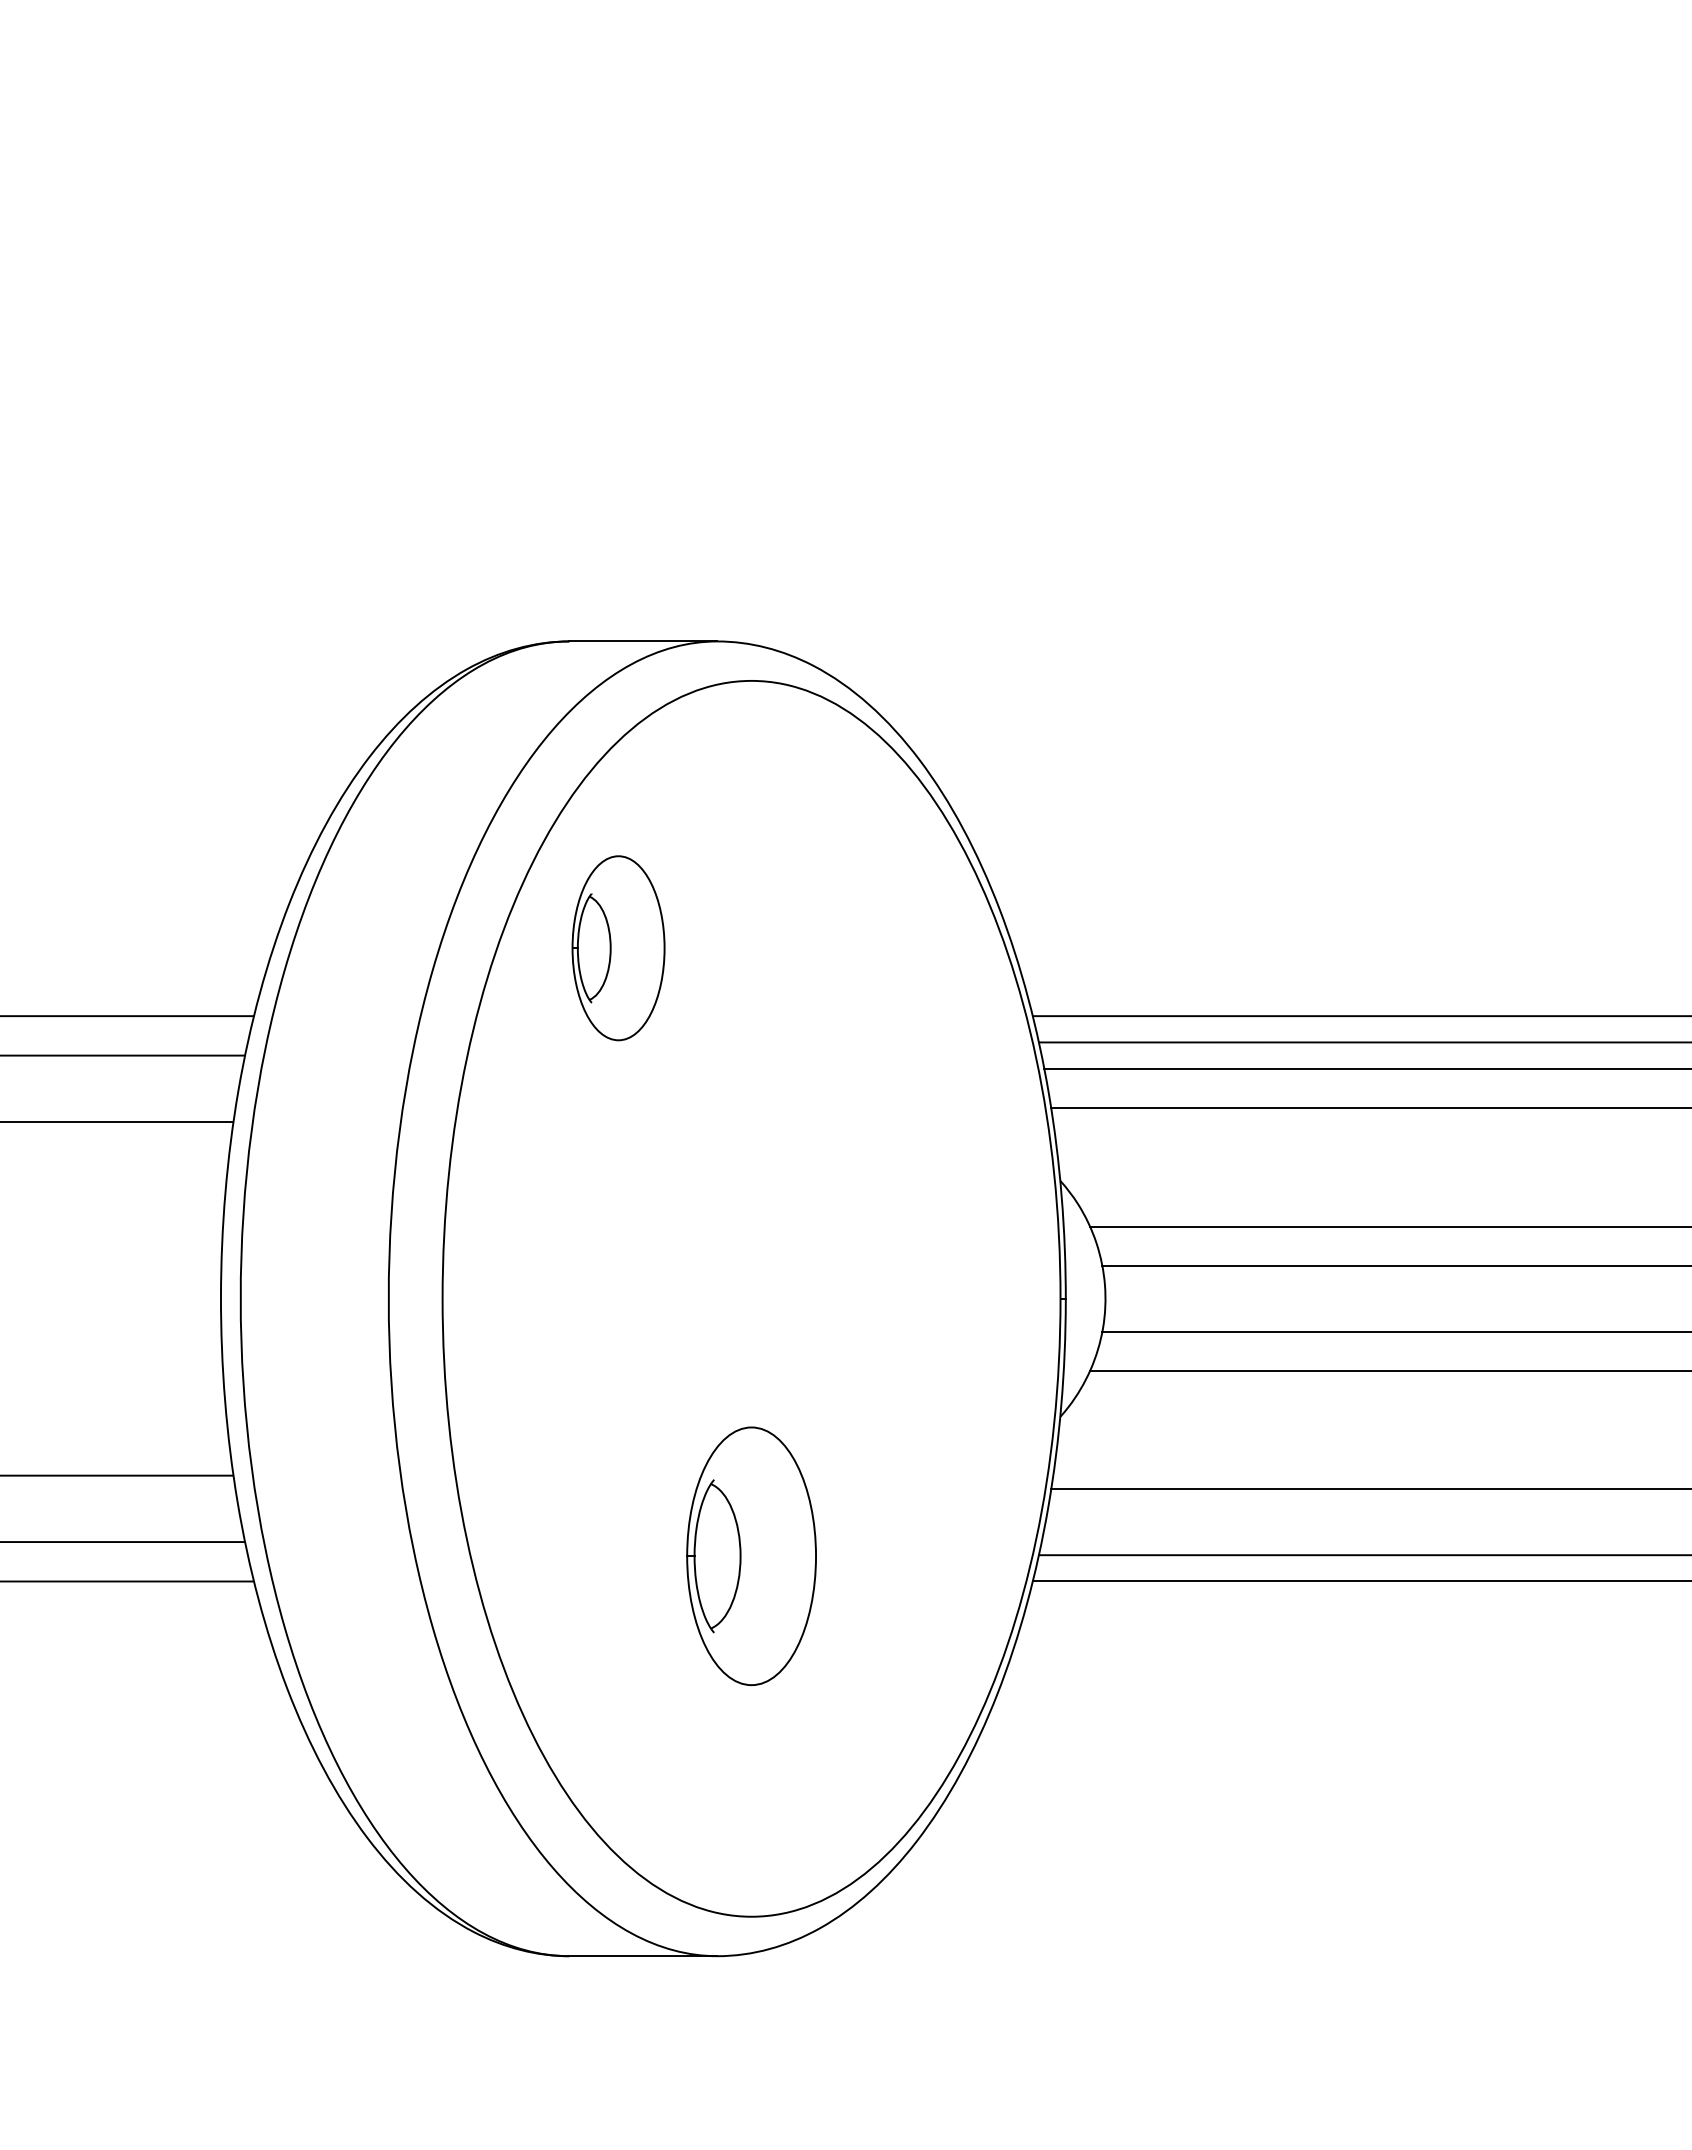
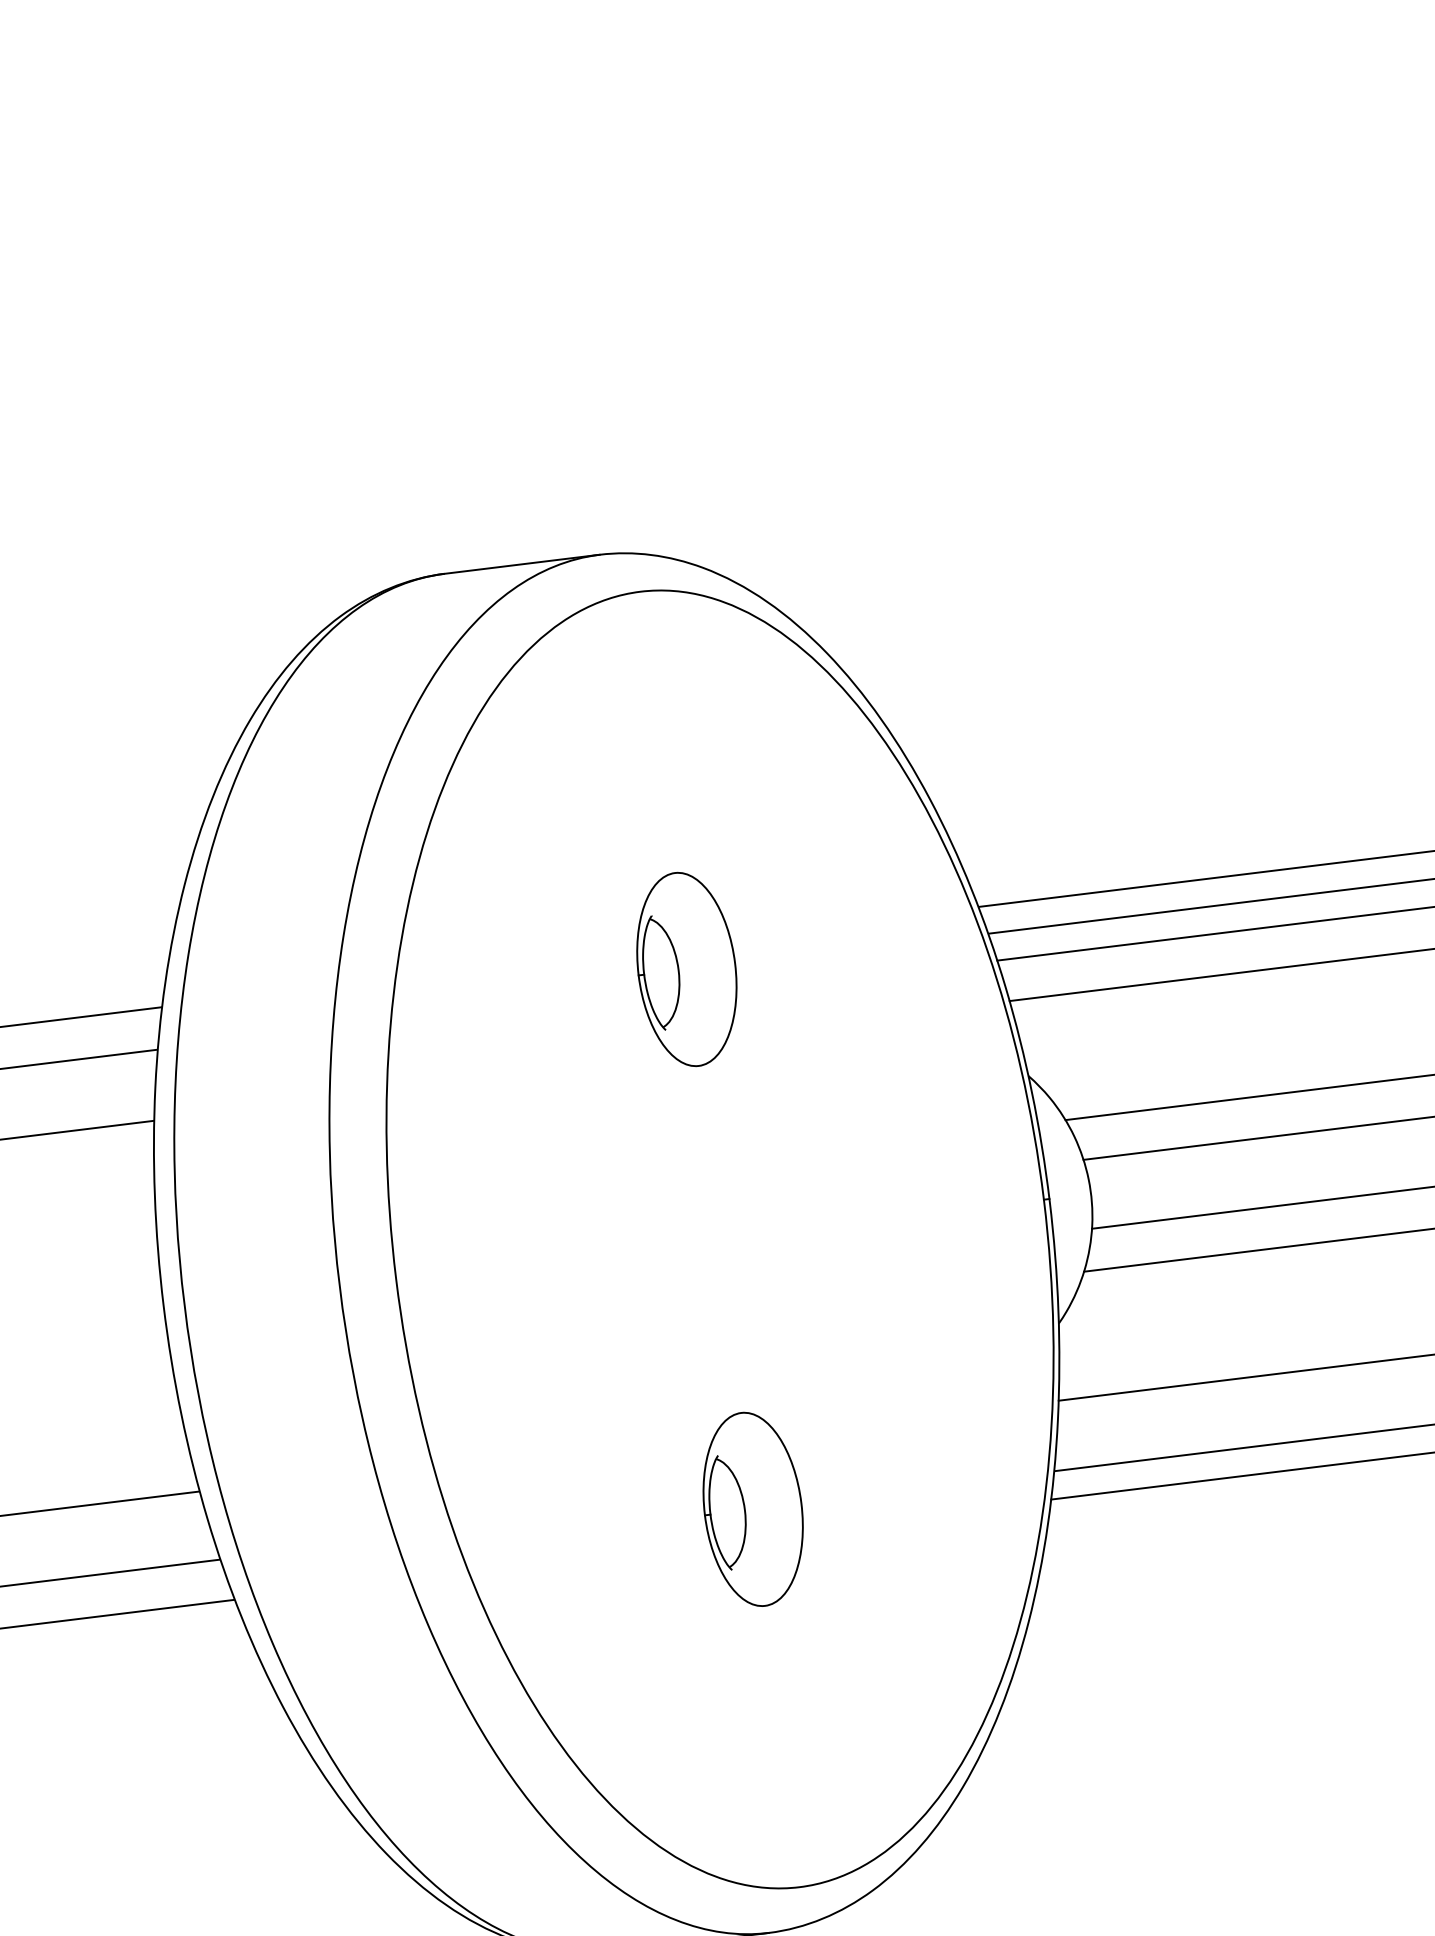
part: (618, 948) -> (686, 969), moved
part: (751, 1556) -> (753, 1509), size x0.71

